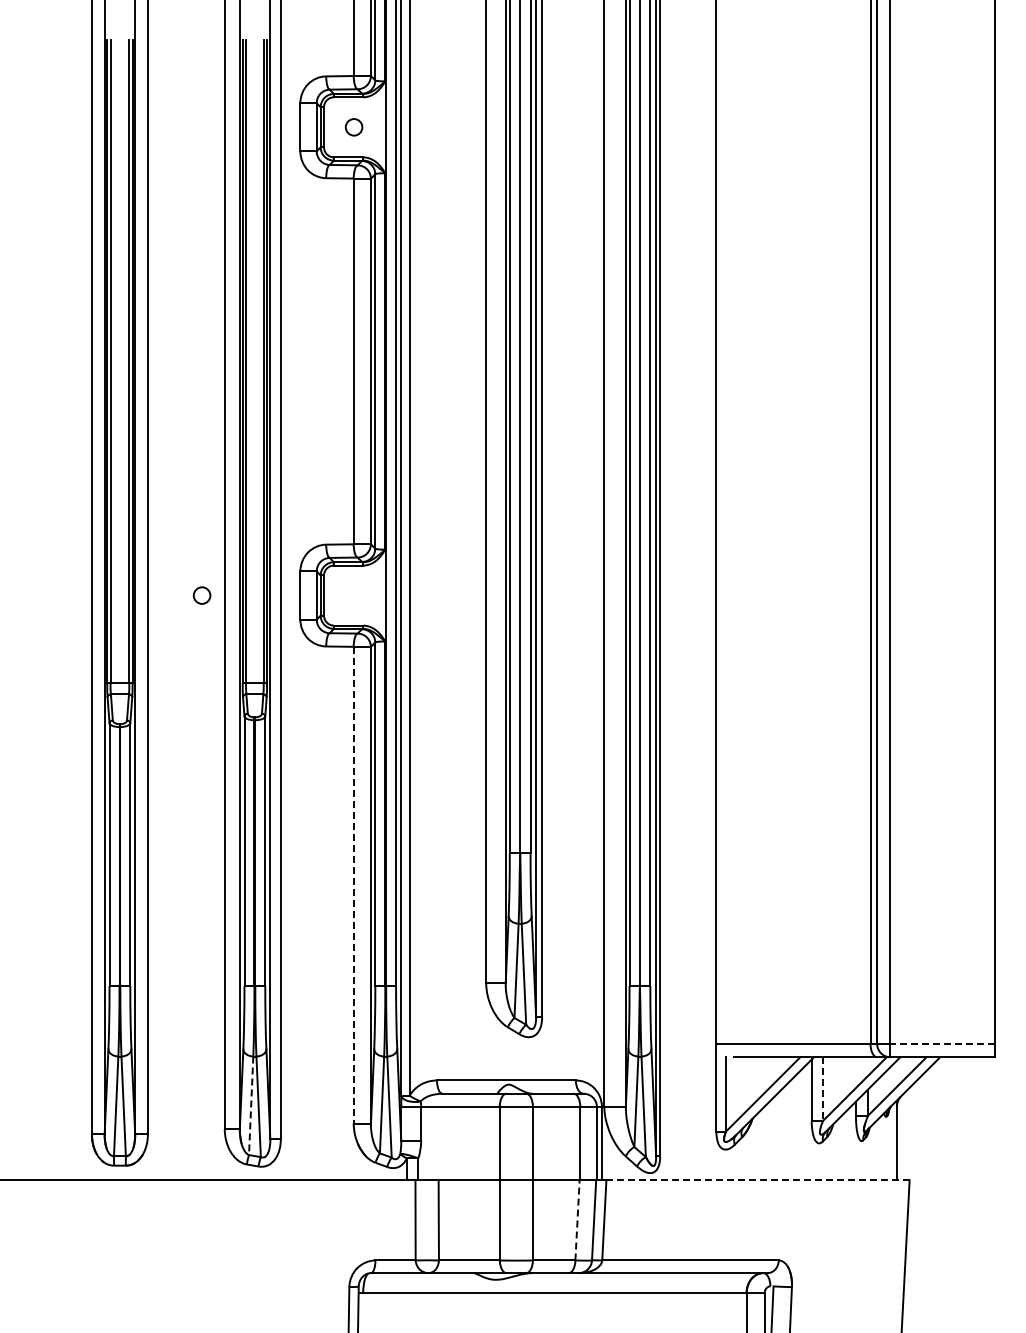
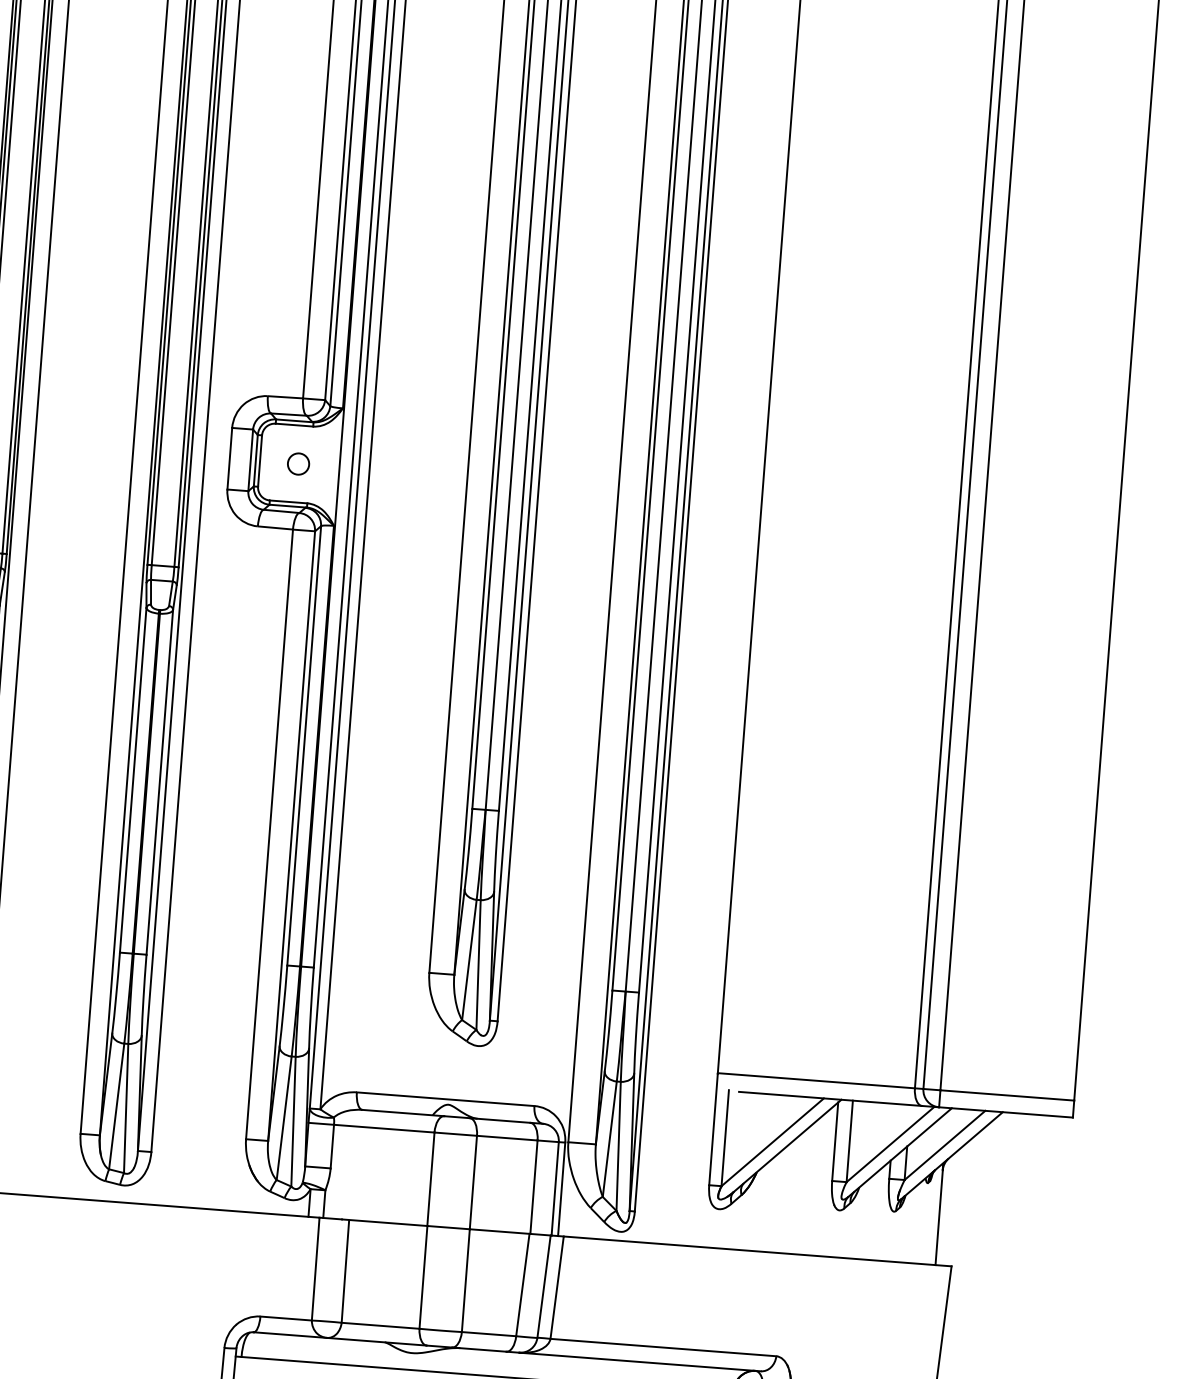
circle: (201, 595) -> (297, 463), moved
line: (353, 885) -> (269, 834), dashed -> solid
line: (942, 1043) -> (1007, 1094), dashed -> solid
line: (823, 1089) -> (850, 1141), dashed -> solid
line: (251, 1106) -> (117, 1107), dashed -> solid
line: (758, 1180) -> (758, 1251), dashed -> solid
line: (577, 1219) -> (522, 1284), dashed -> solid

